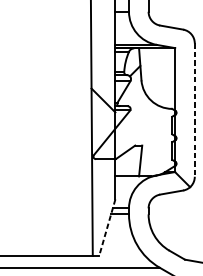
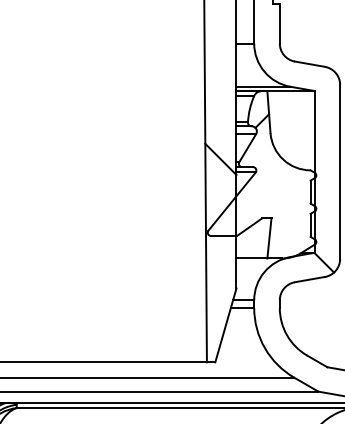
line: (195, 110) -> (340, 172), dashed -> solid
line: (107, 227) -> (225, 325), dashed -> solid

